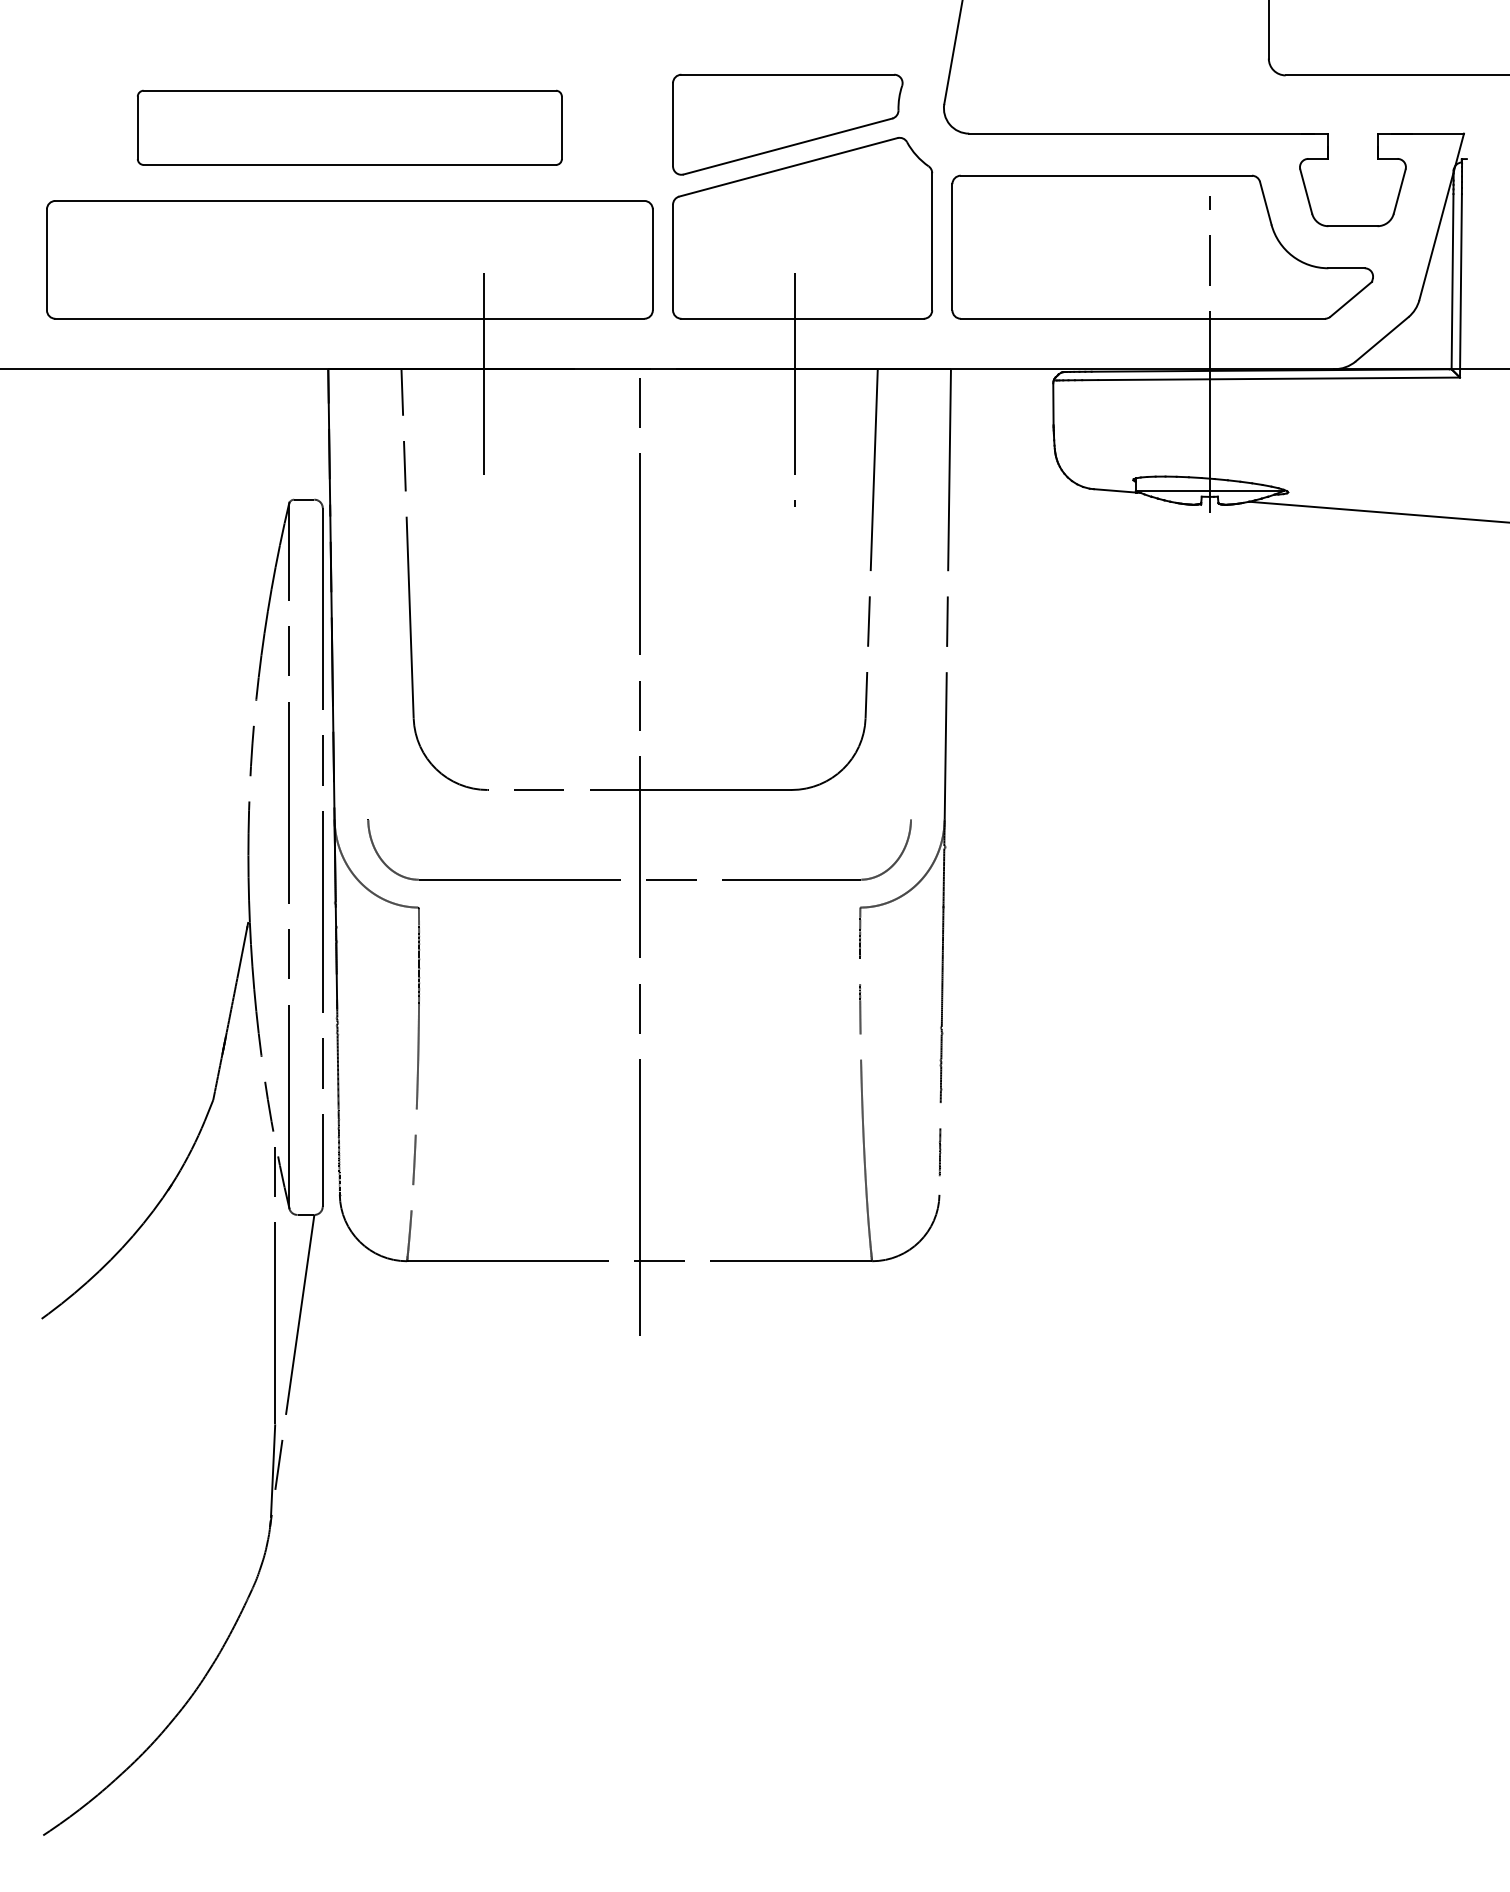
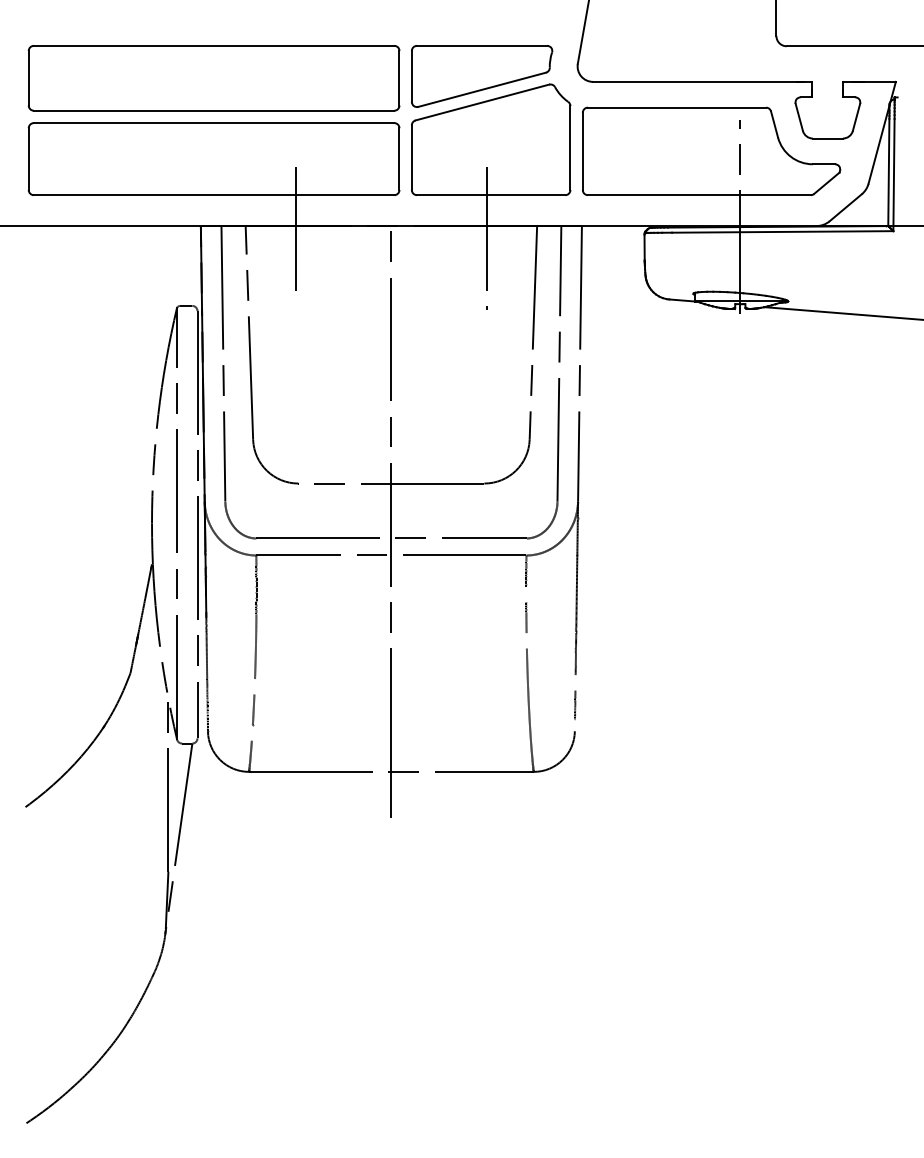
part: (348, 128) -> (213, 78), size x1.43
line: (365, 593) -> (223, 363), added
line: (914, 593) -> (559, 363), added
line: (639, 907) -> (391, 555), added

